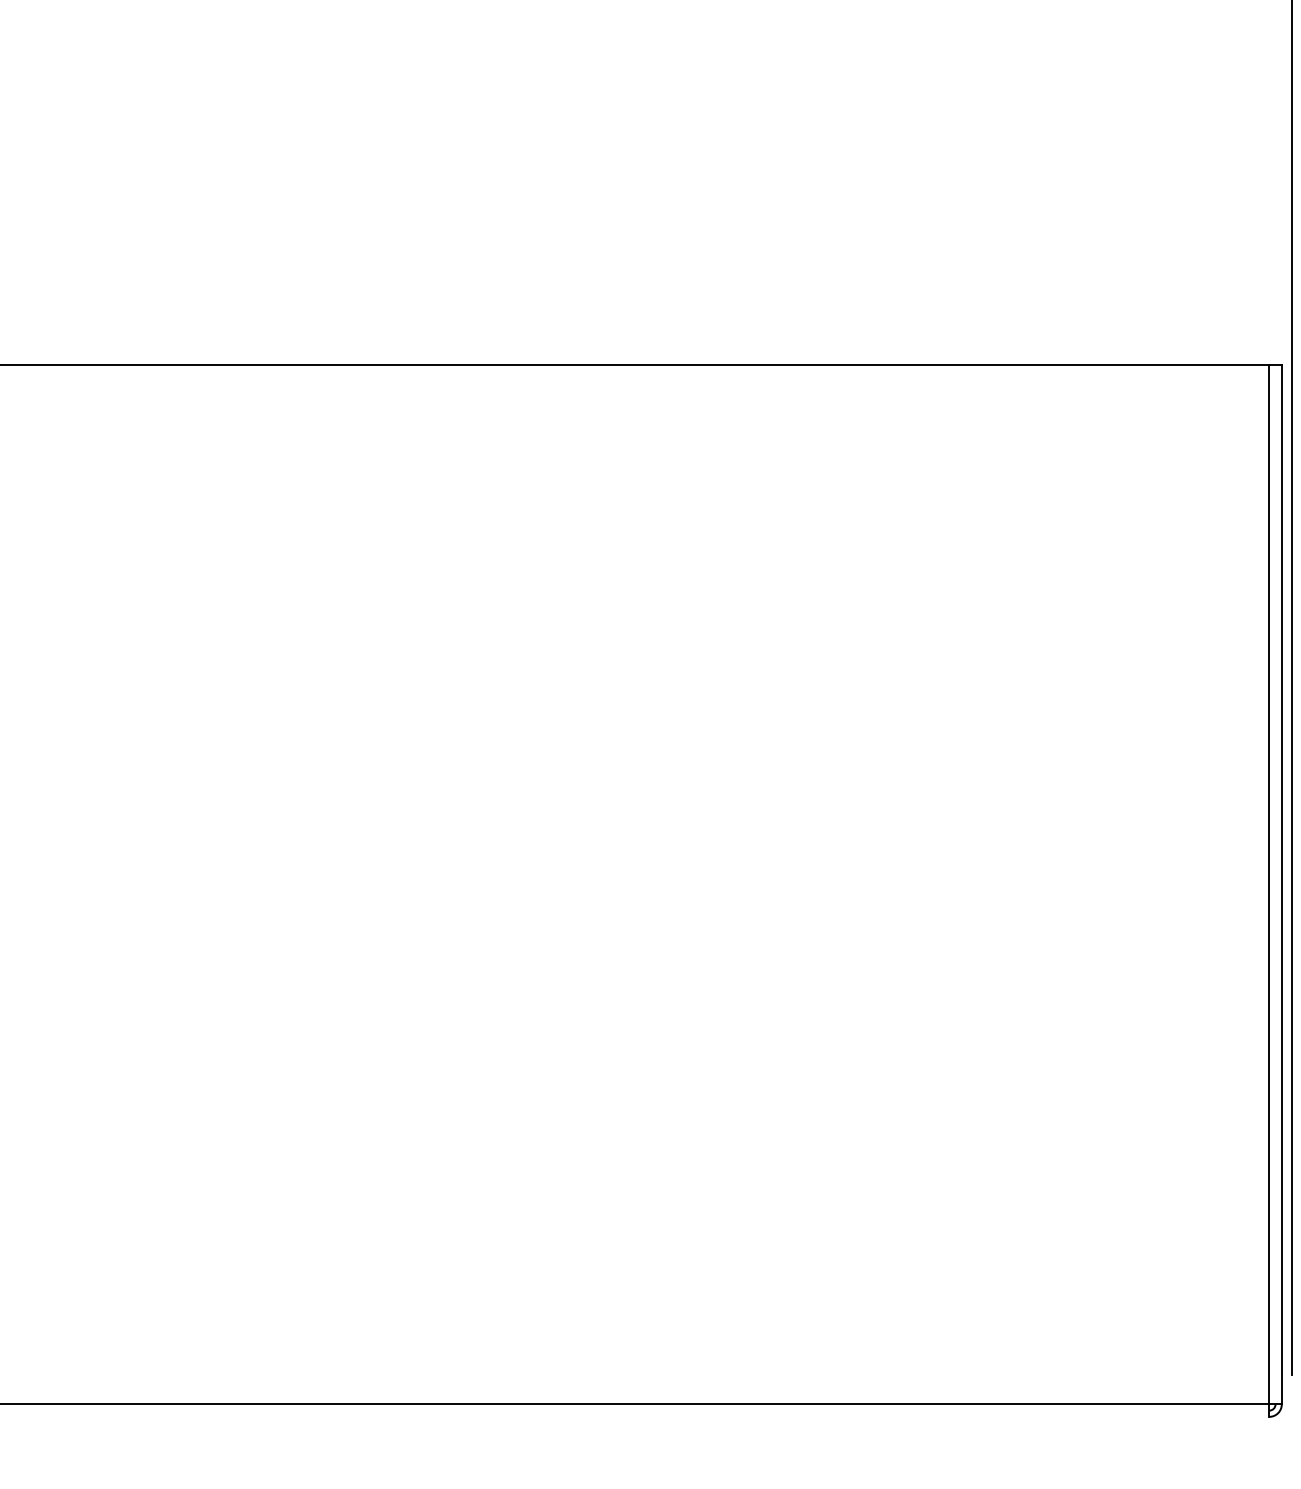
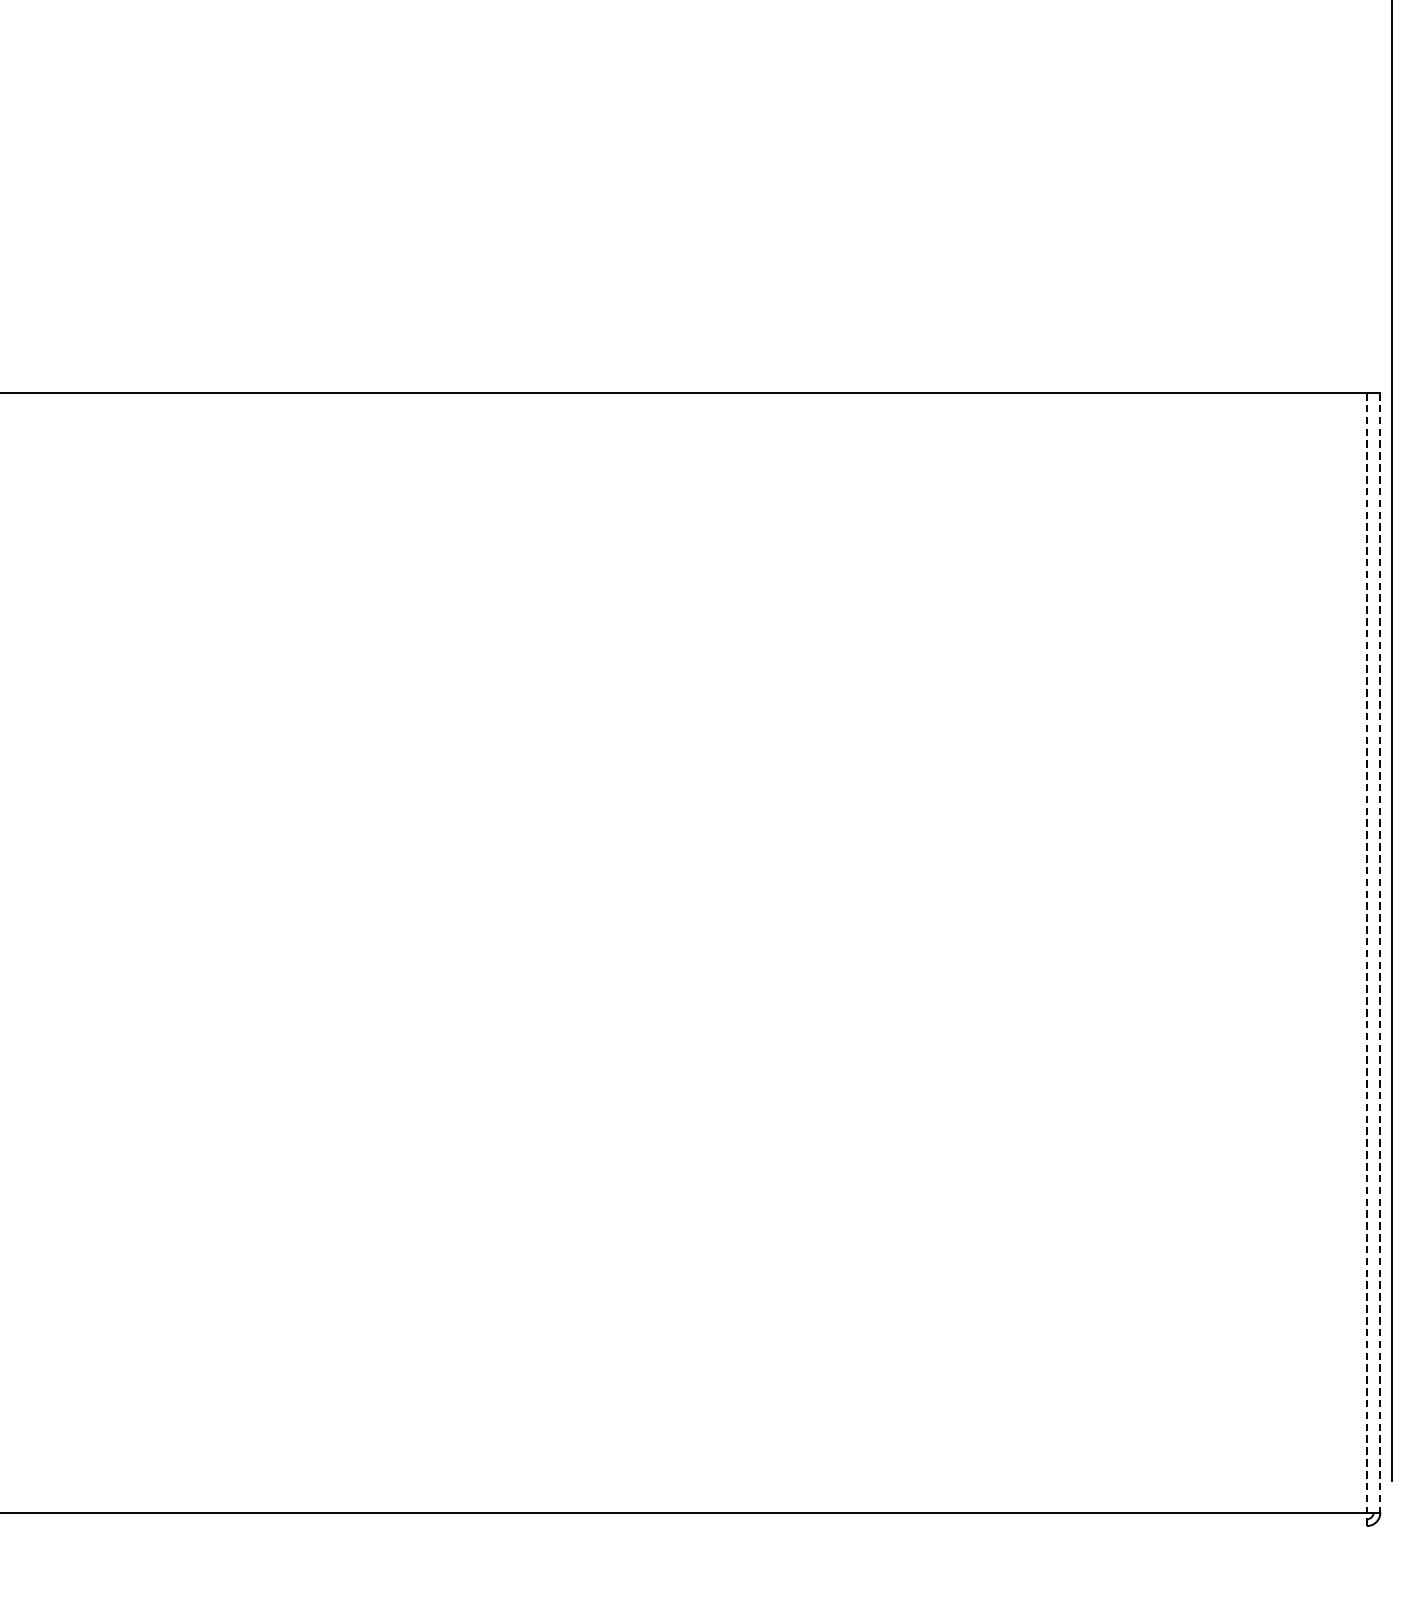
line: (1281, 884) -> (1380, 952), solid -> dashed
line: (1269, 891) -> (1367, 960), solid -> dashed

